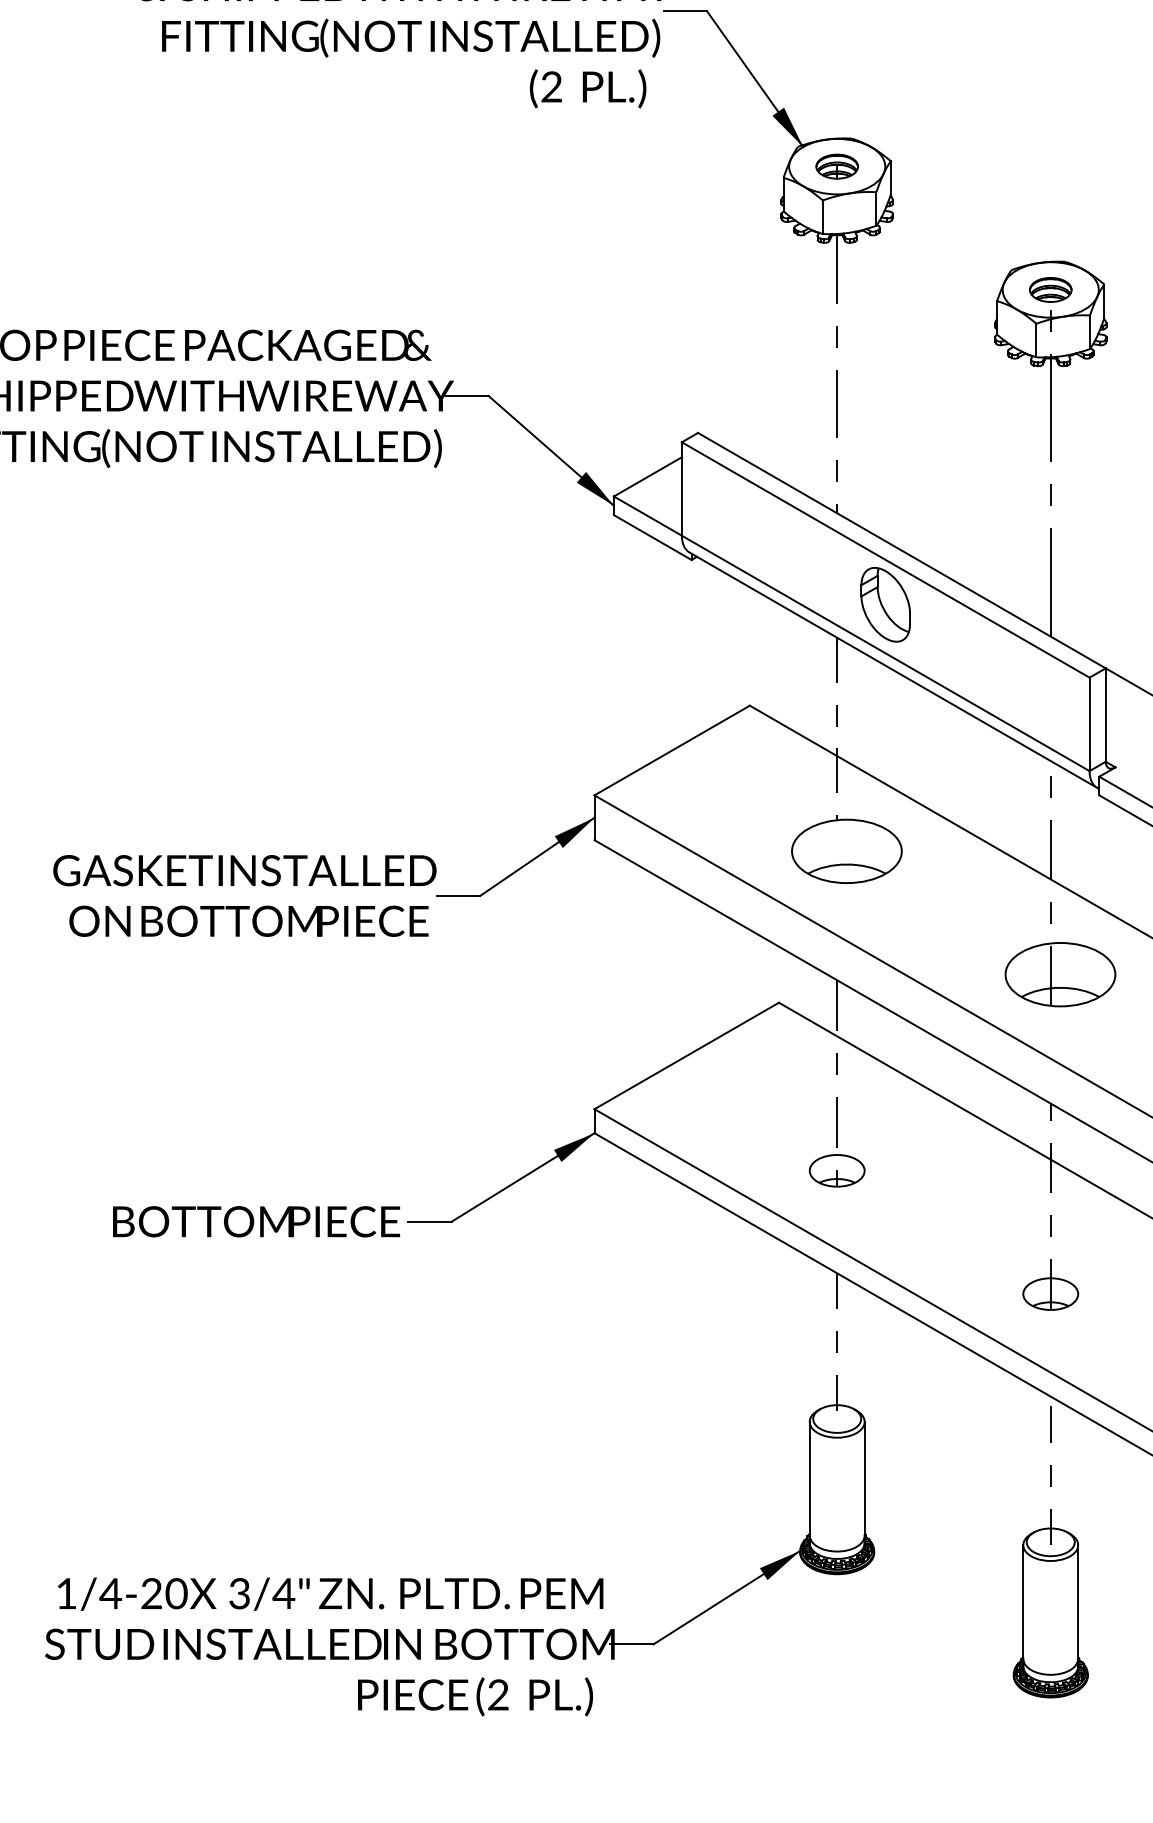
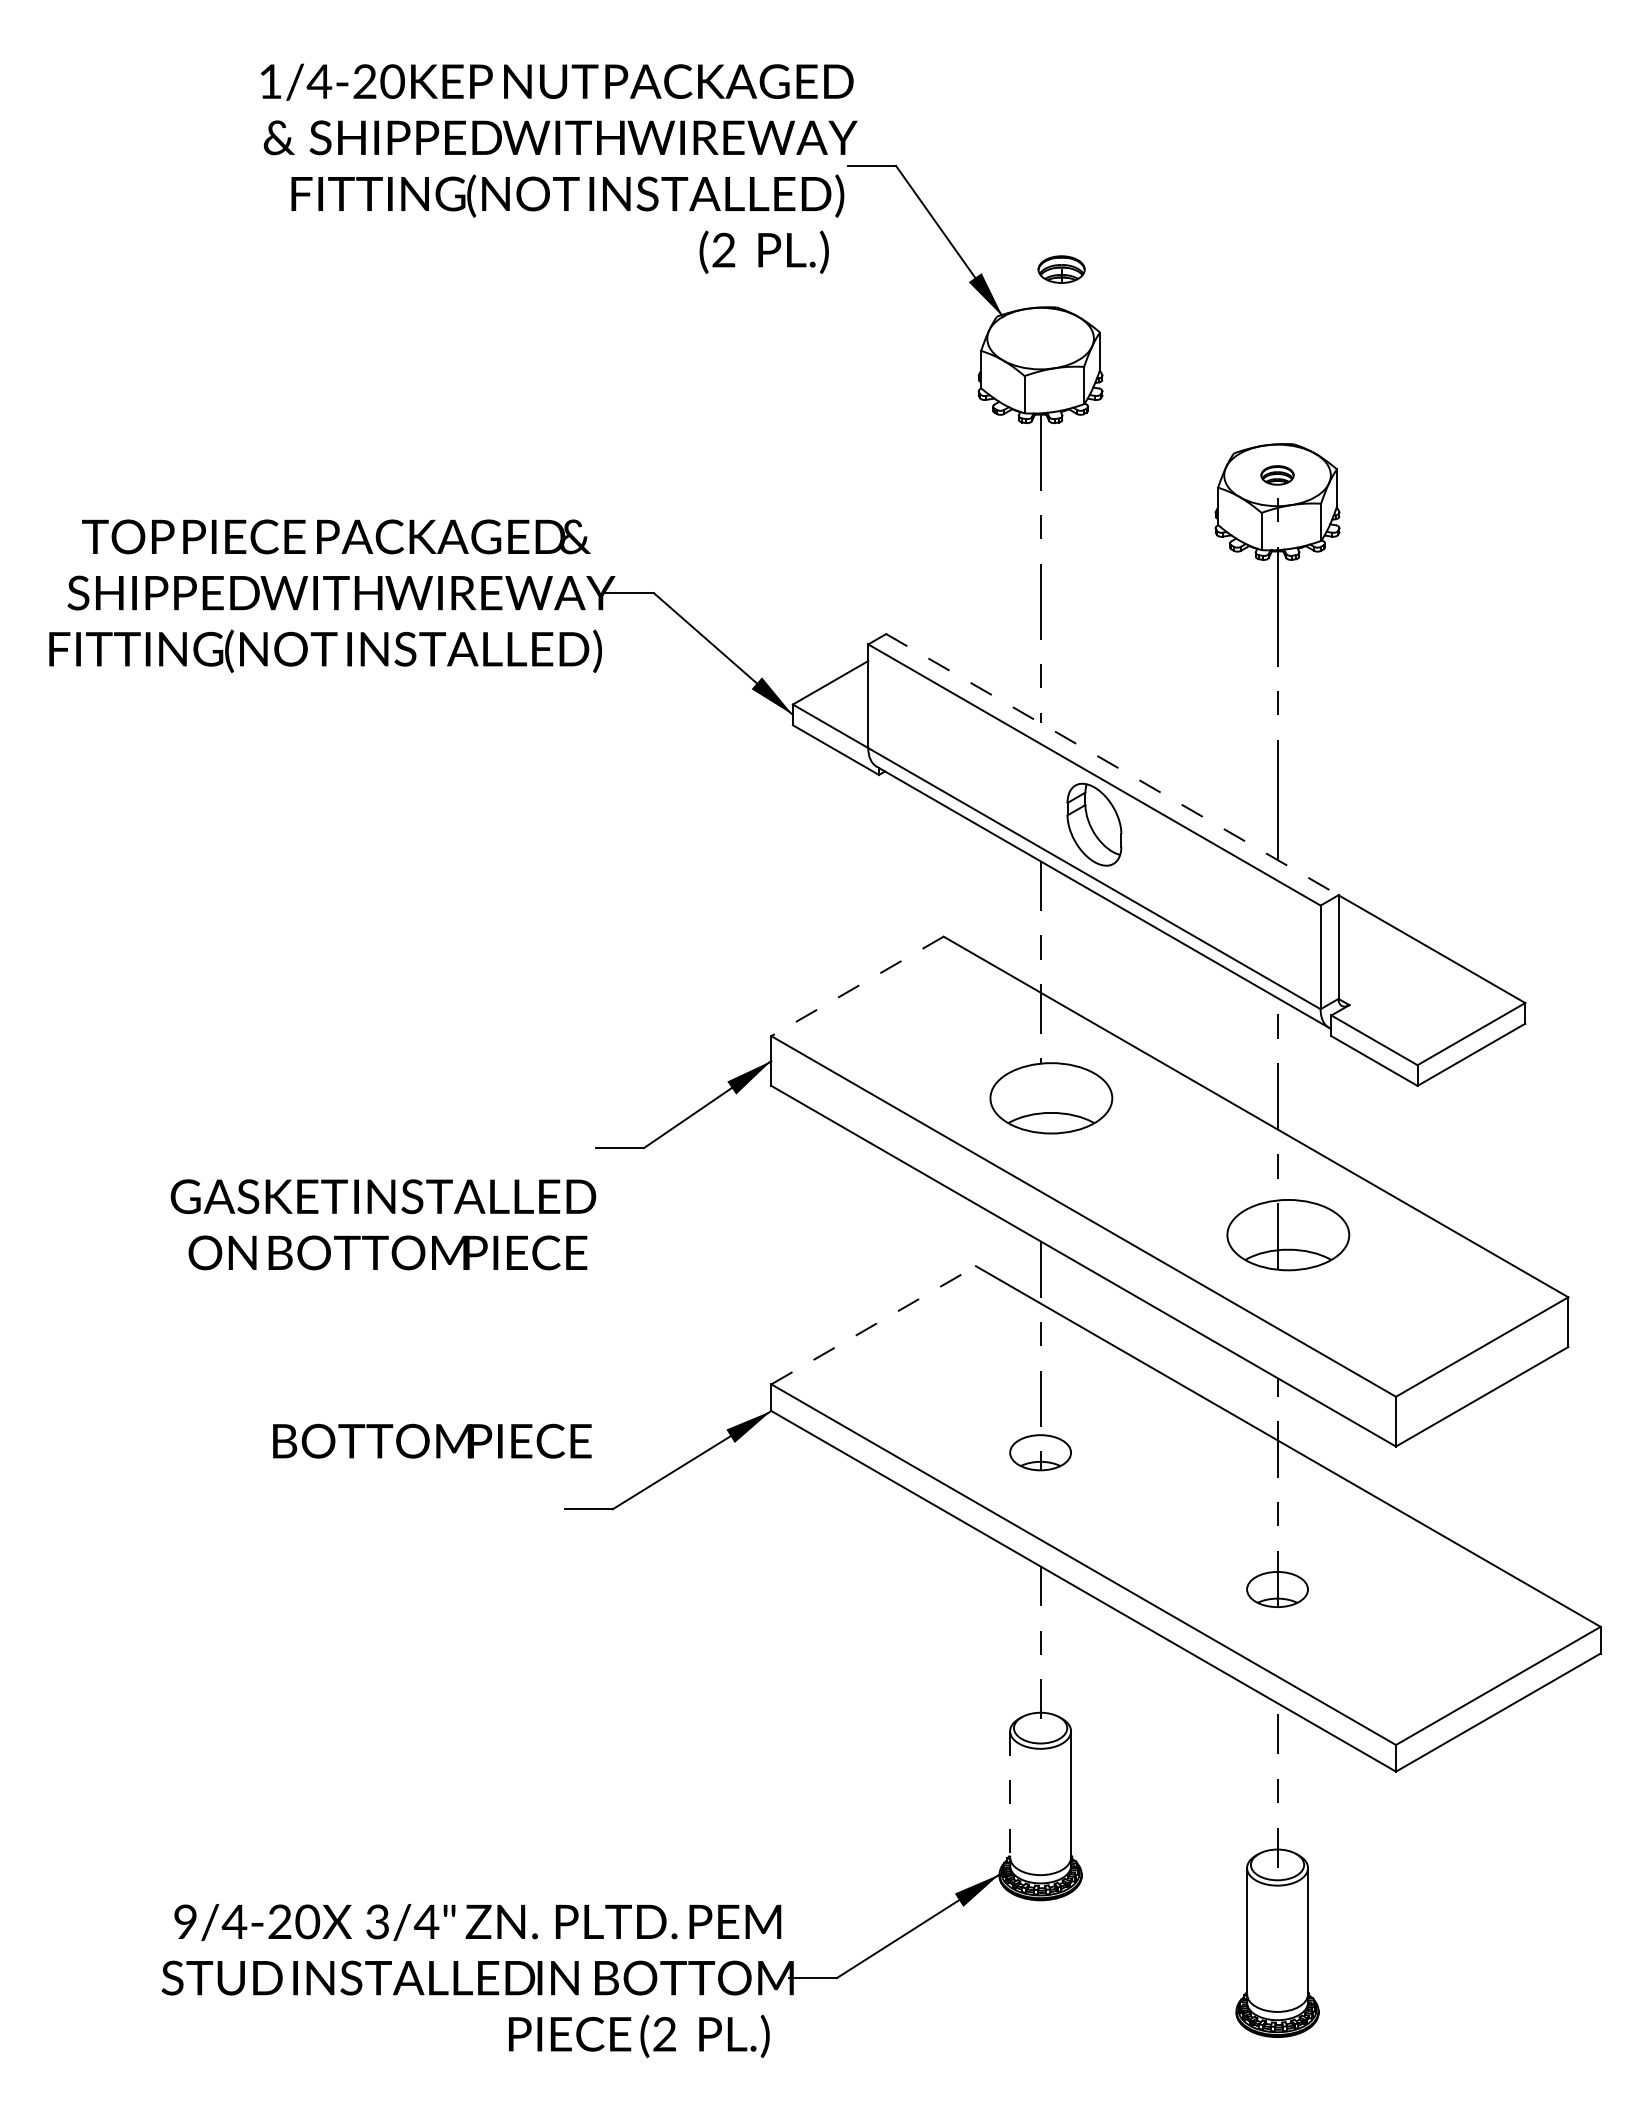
part: (837, 166) -> (1061, 269), moved
part: (1050, 290) -> (1277, 475), size x0.7
line: (901, 550) -> (1112, 764), solid -> dashed
line: (672, 750) -> (857, 986), solid -> dashed
text: (244, 895) -> (383, 1224), moved
line: (687, 1056) -> (874, 1325), solid -> dashed
text: (256, 1221) -> (432, 1440), moved
line: (810, 1478) -> (1010, 1794), solid -> dashed
text: (66, 1593) -> (185, 1921), 1/4-20 -> 9/4-20

